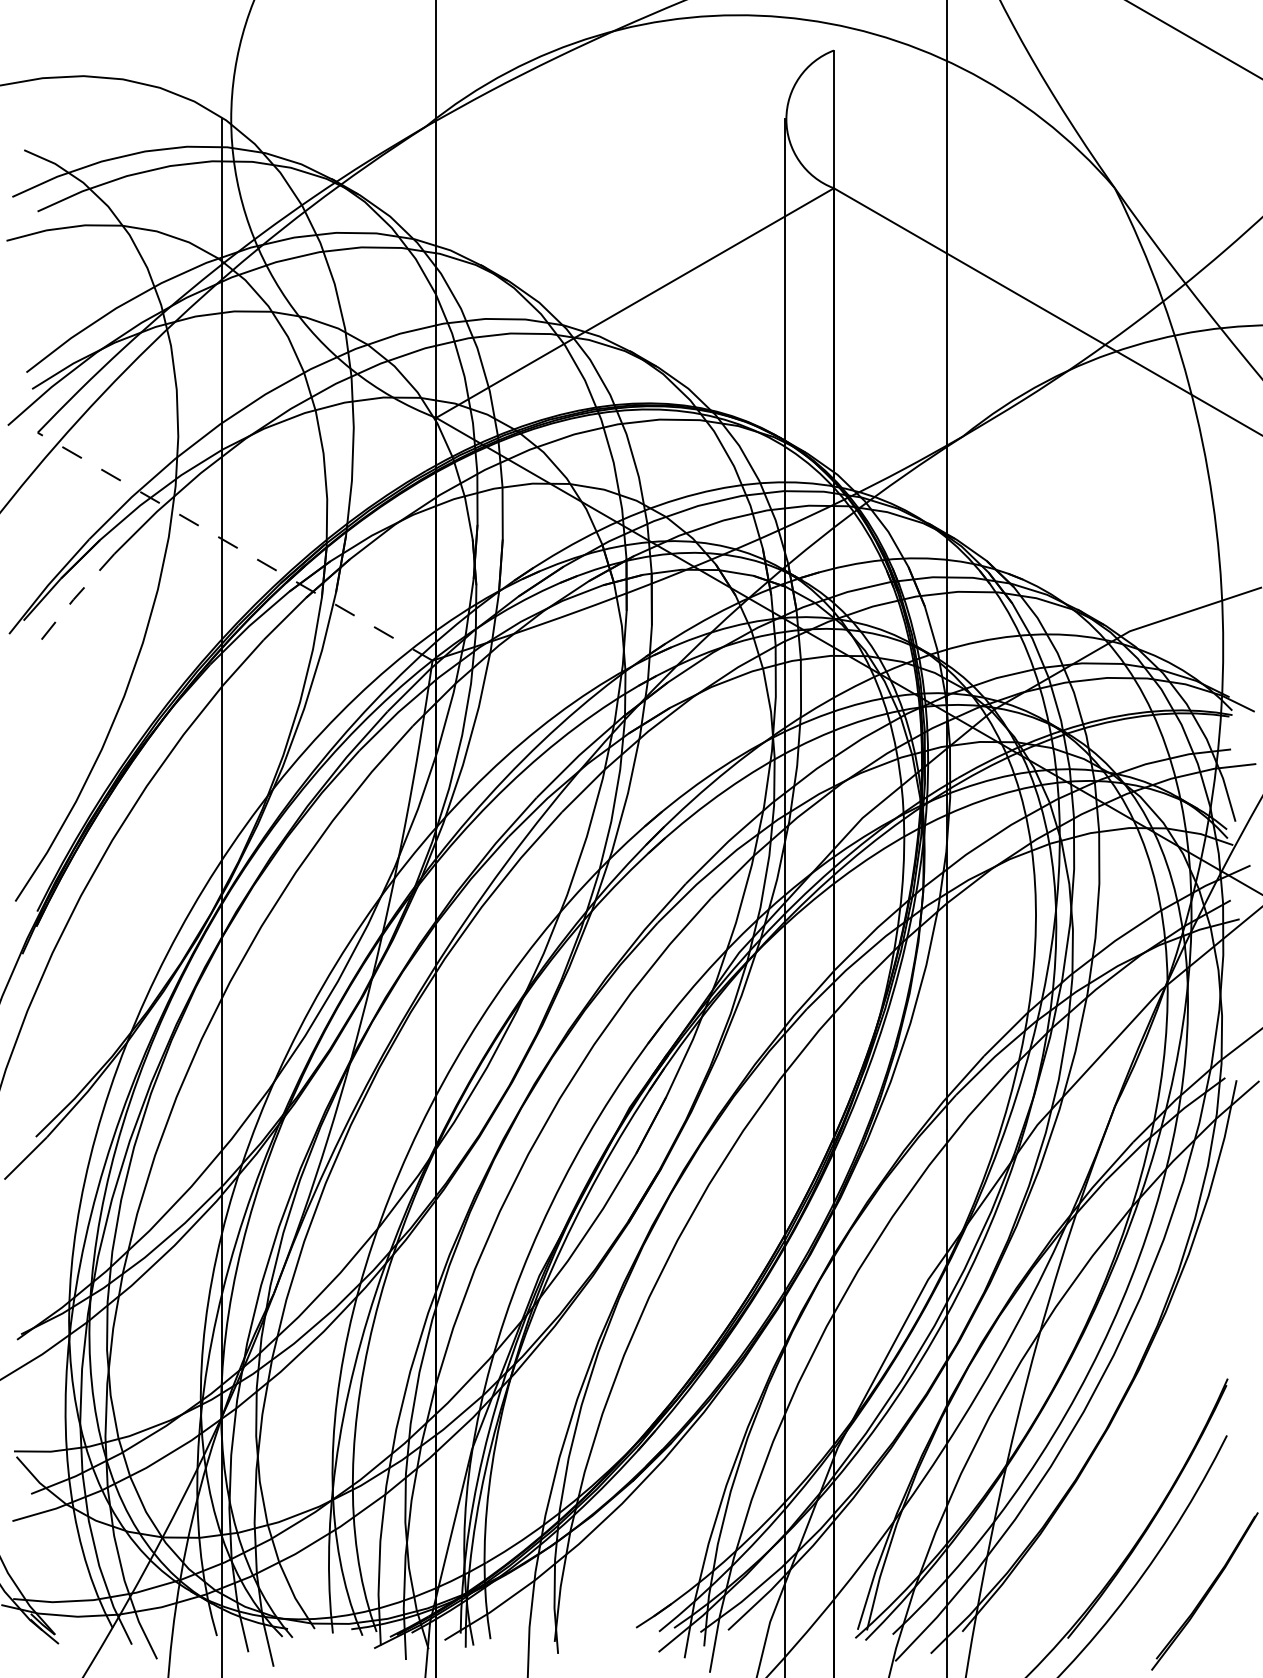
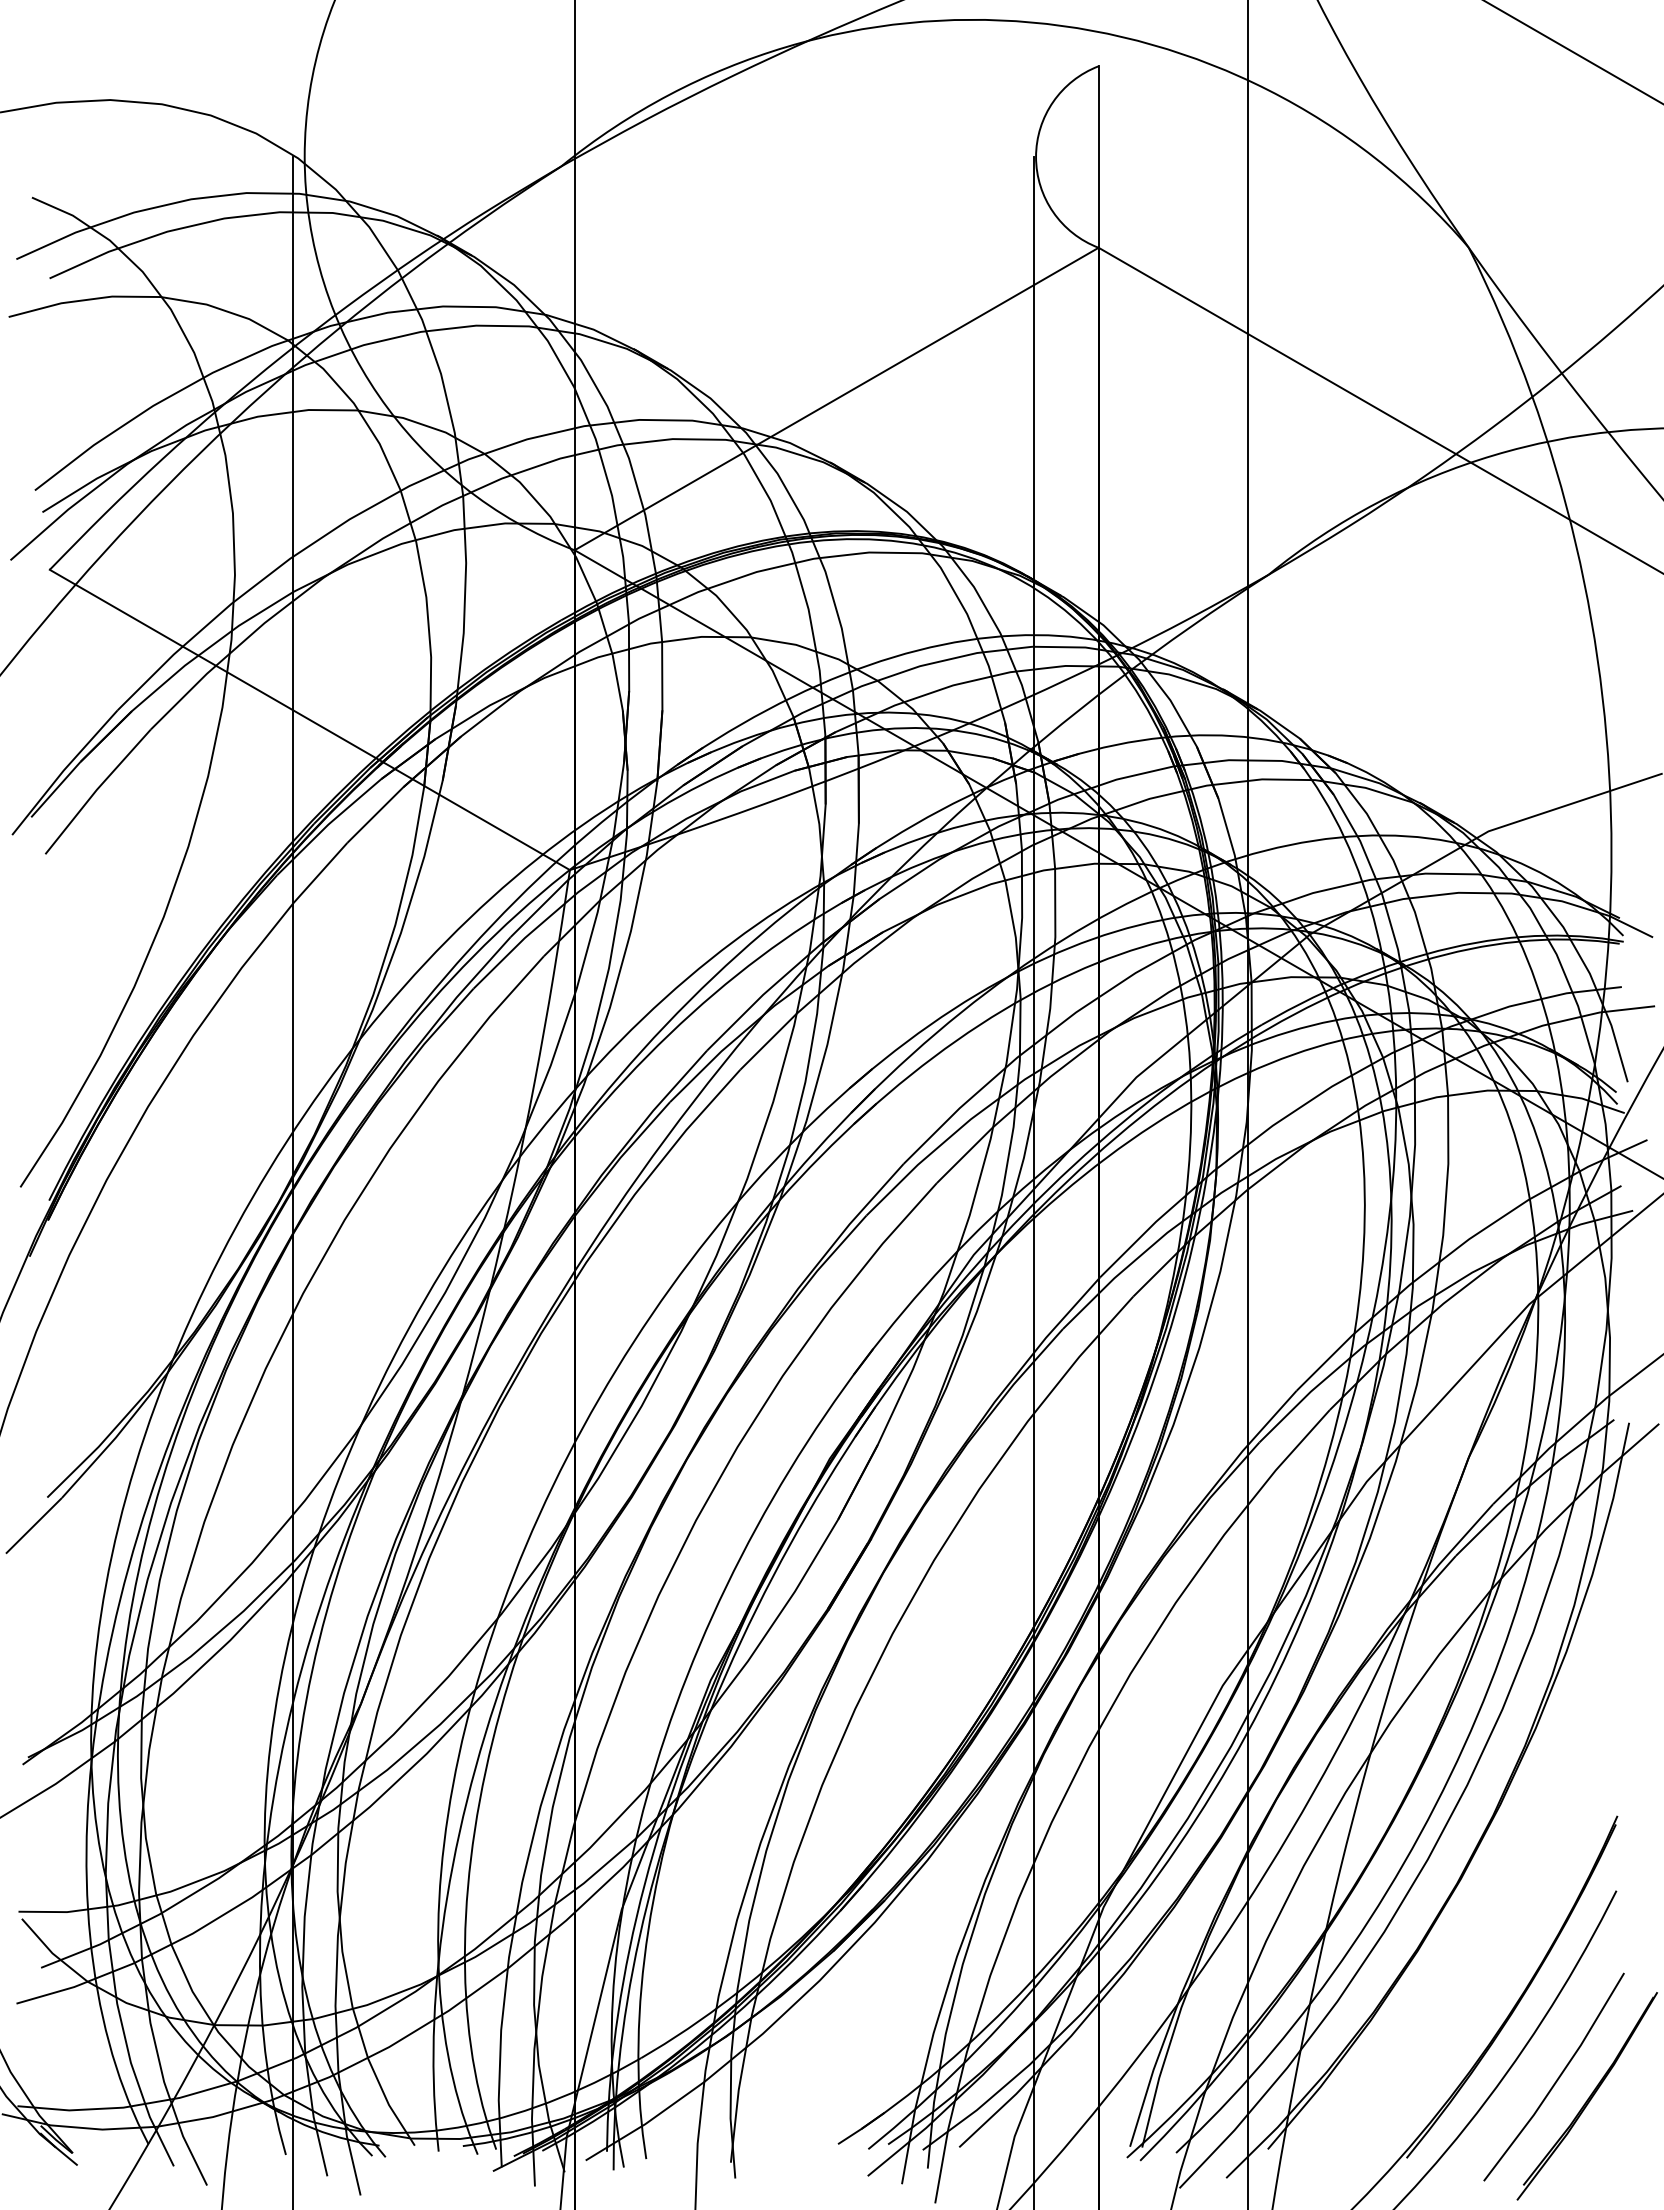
line: (234, 546) -> (309, 719), dashed -> solid
line: (73, 600) -> (96, 790), dashed -> solid
line: (1181, 1578) -> (1556, 2079), added

